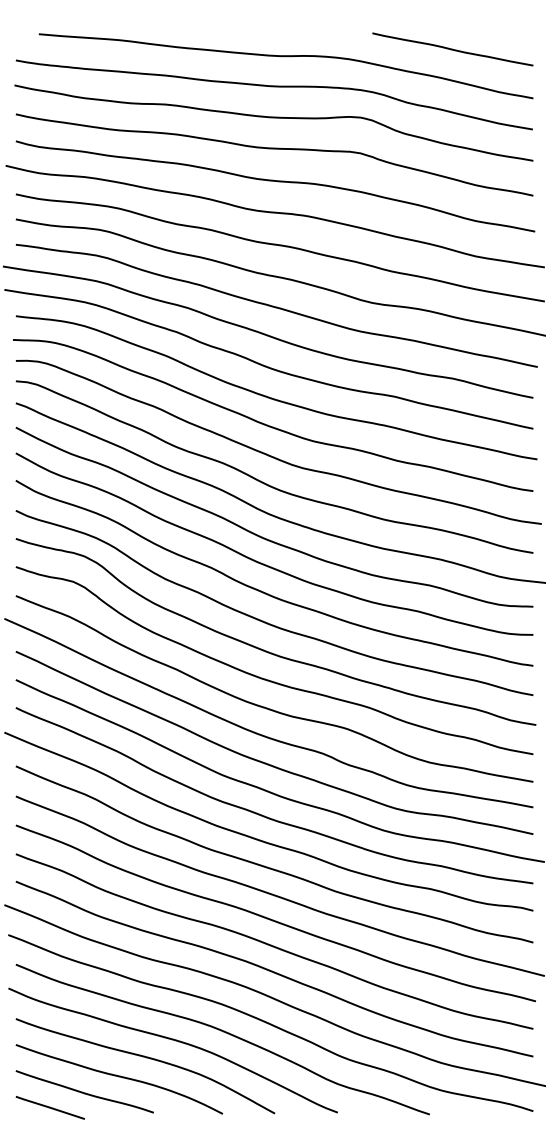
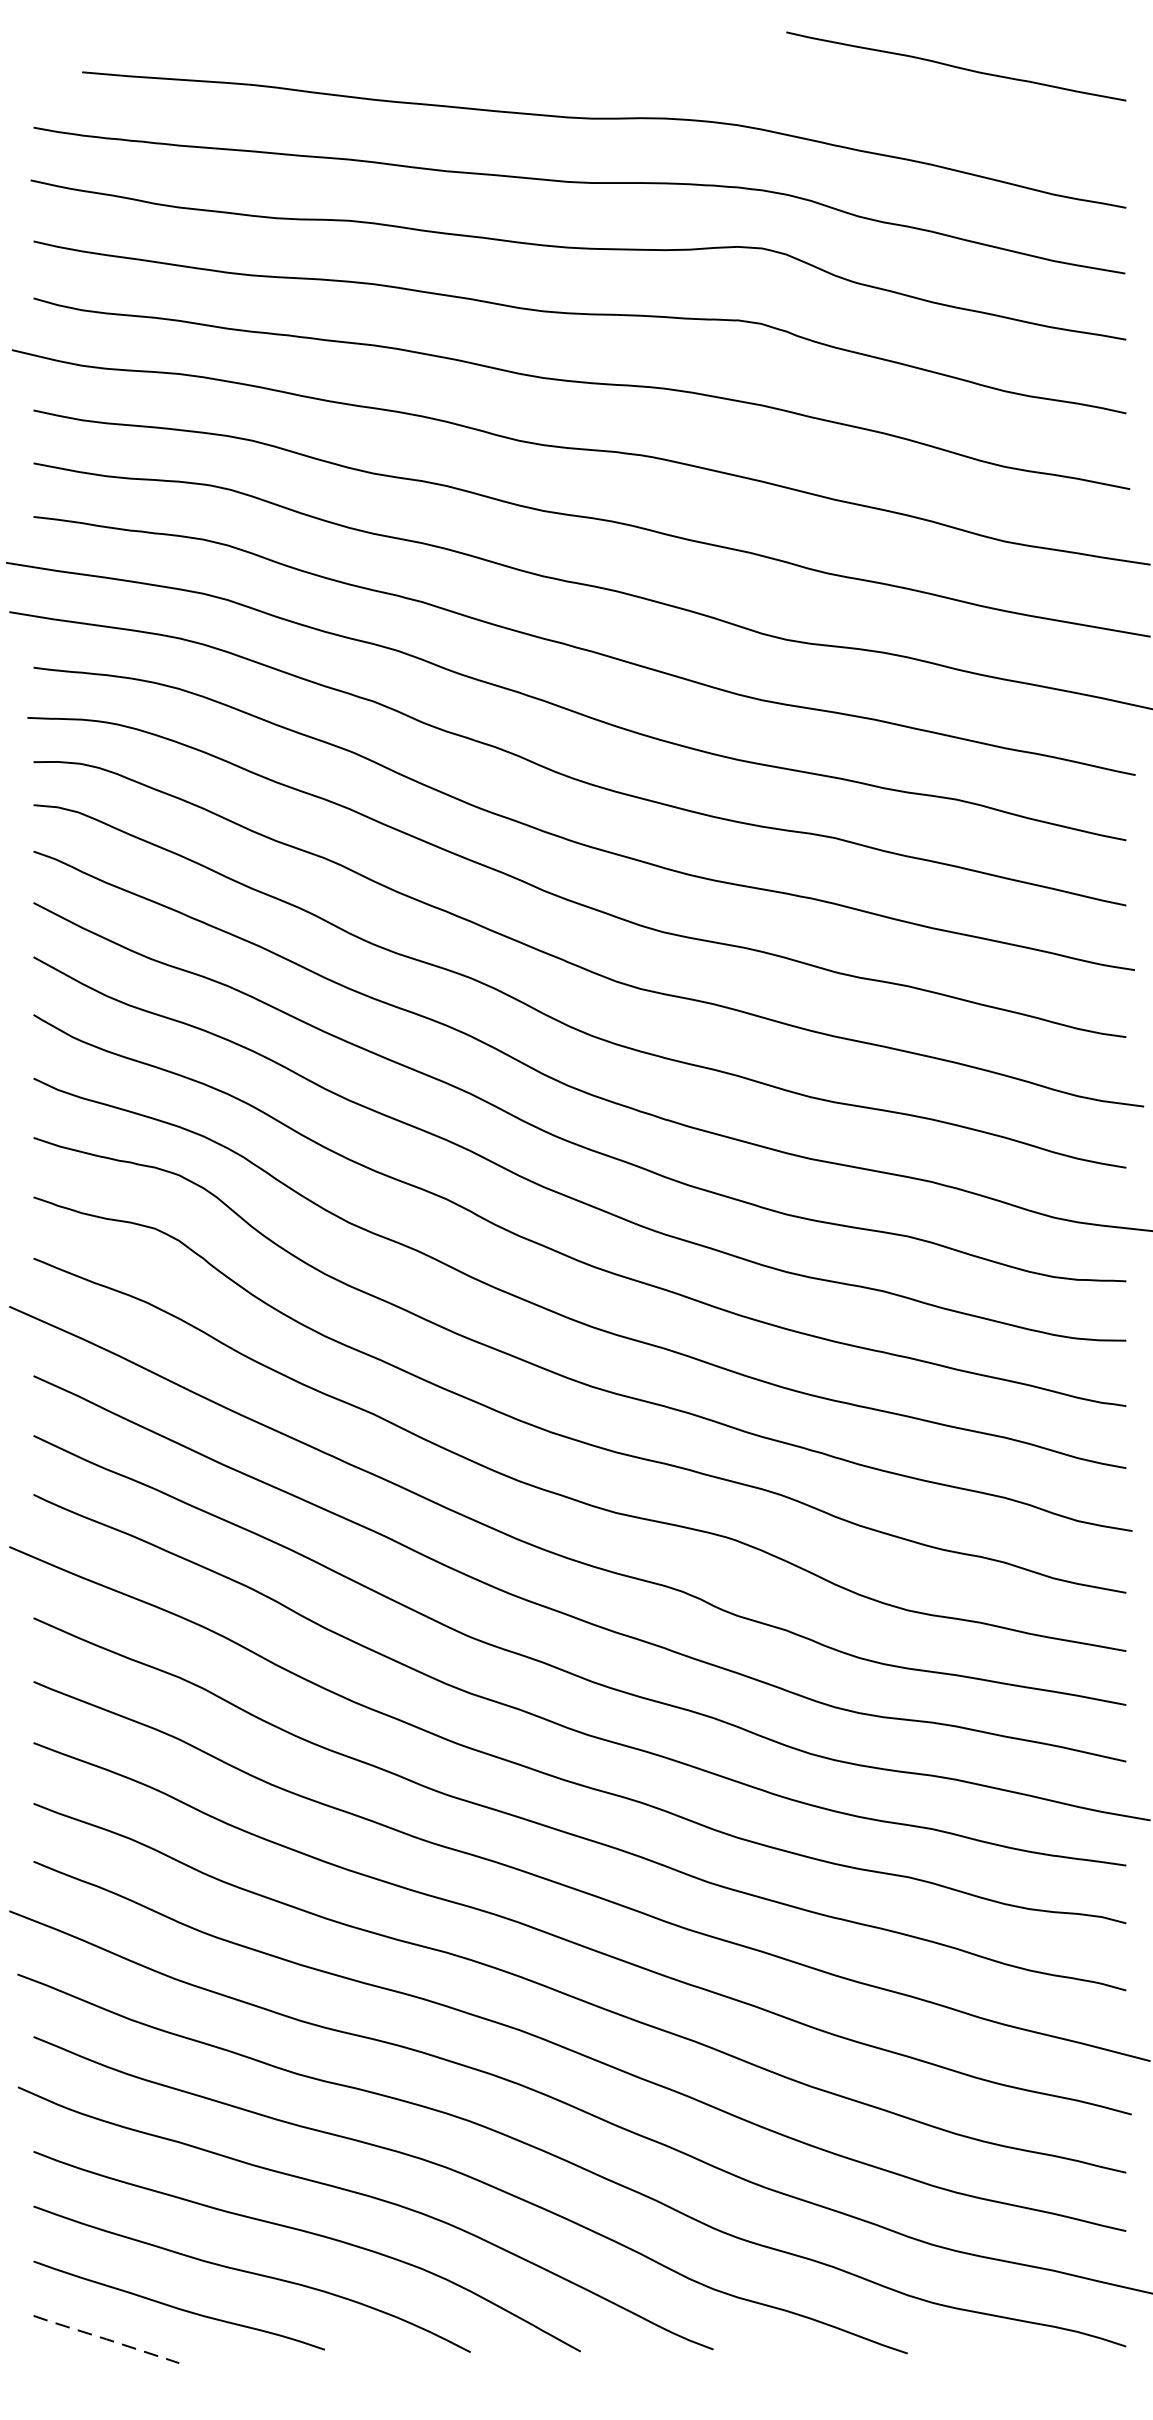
curve: (452, 49) -> (955, 66), moved
line: (50, 1107) -> (106, 2338), solid -> dashed

